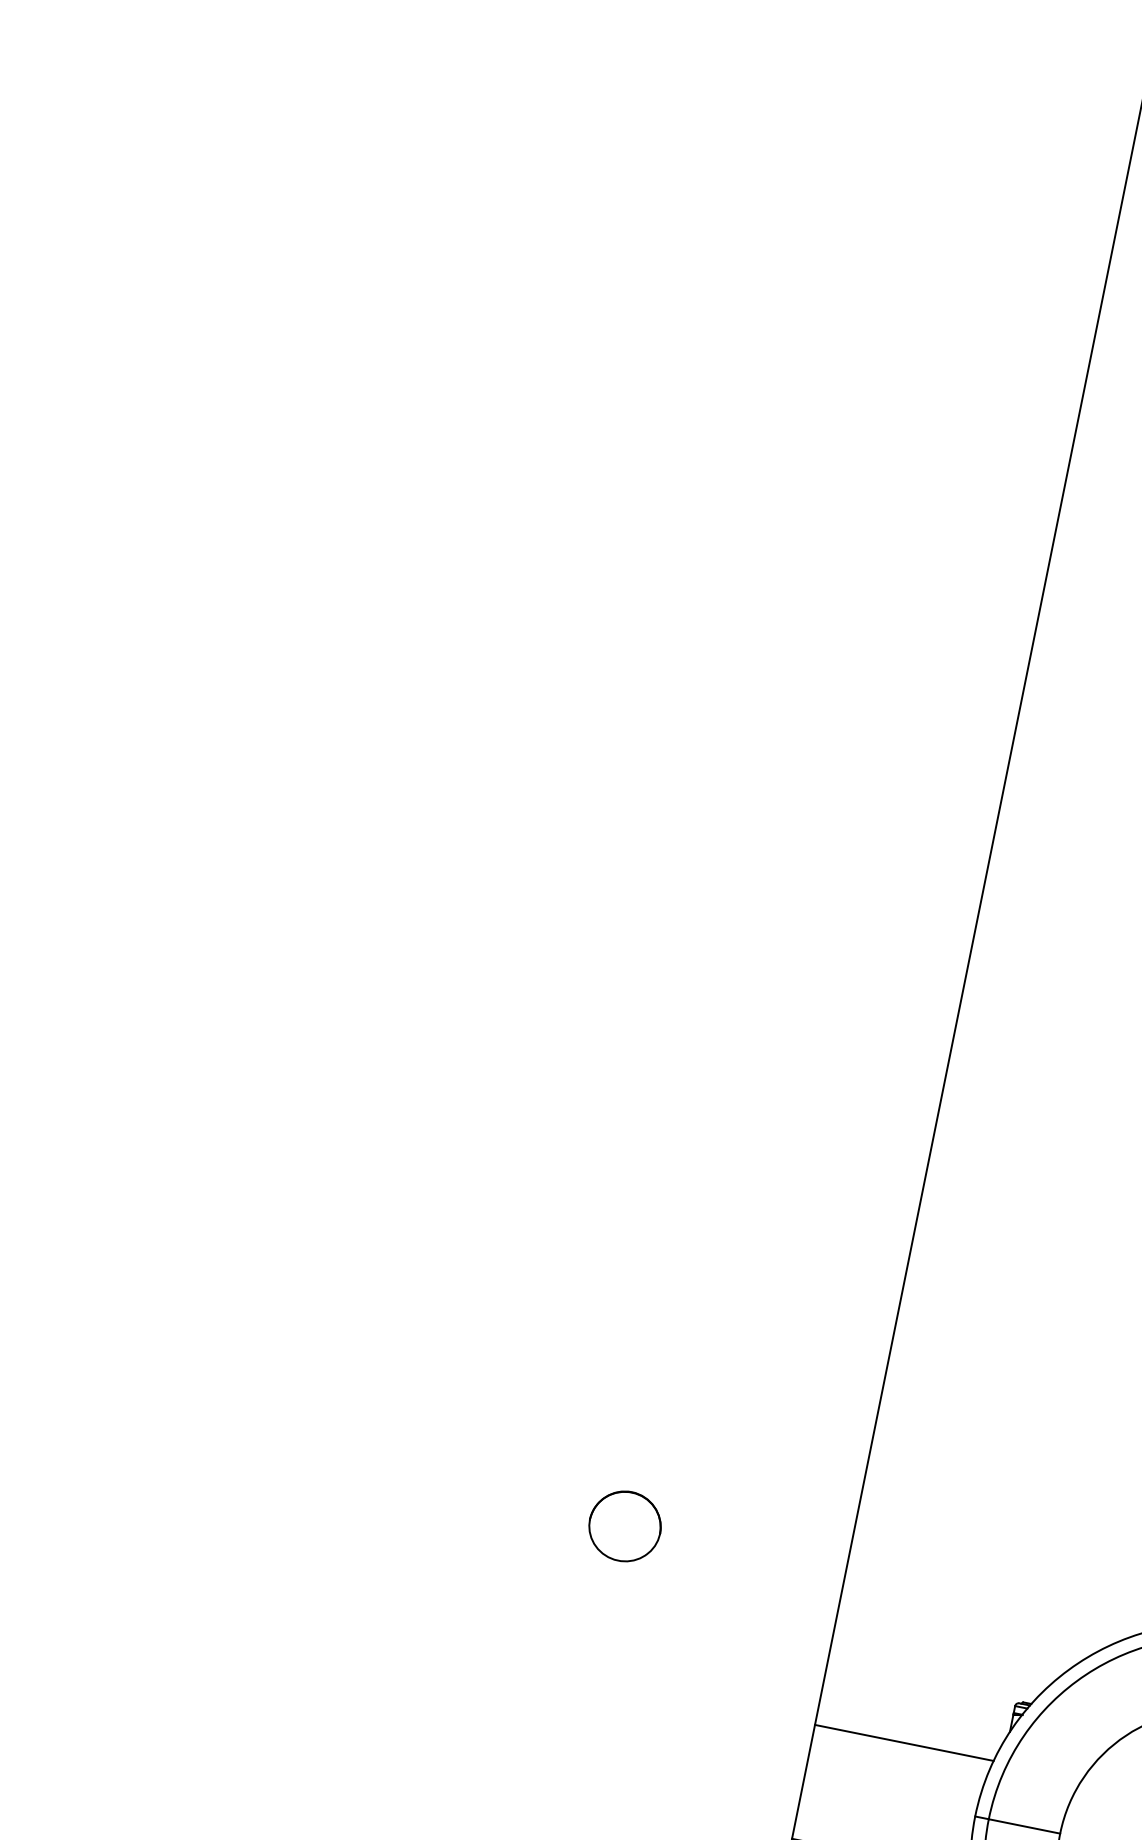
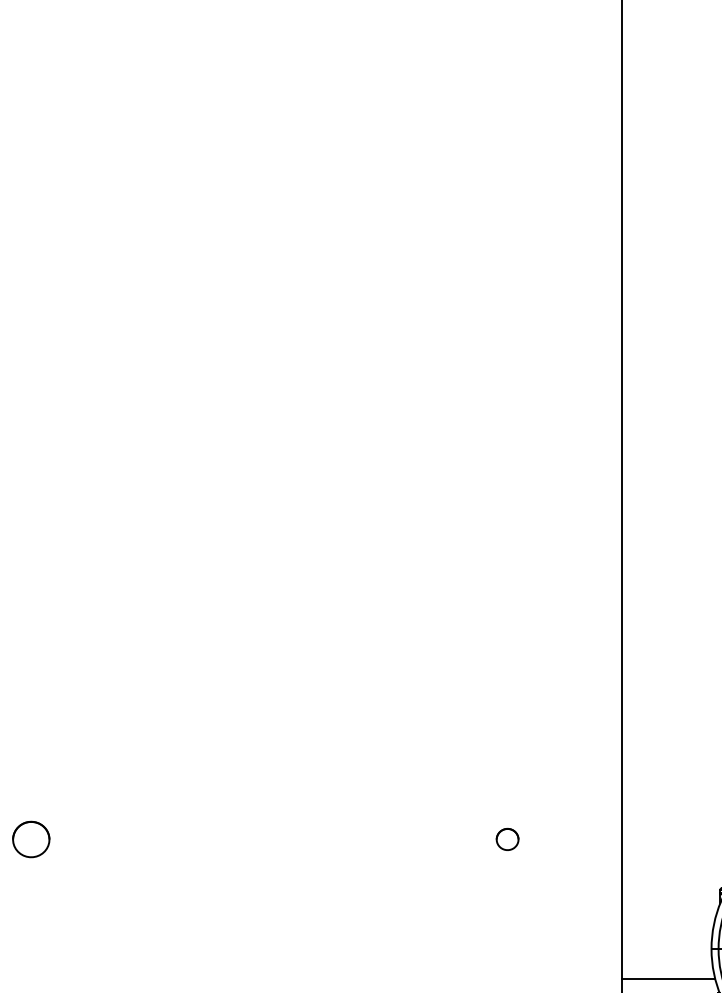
part: (624, 1526) -> (507, 839), size x0.6
line: (903, 1742) -> (668, 919), removed

